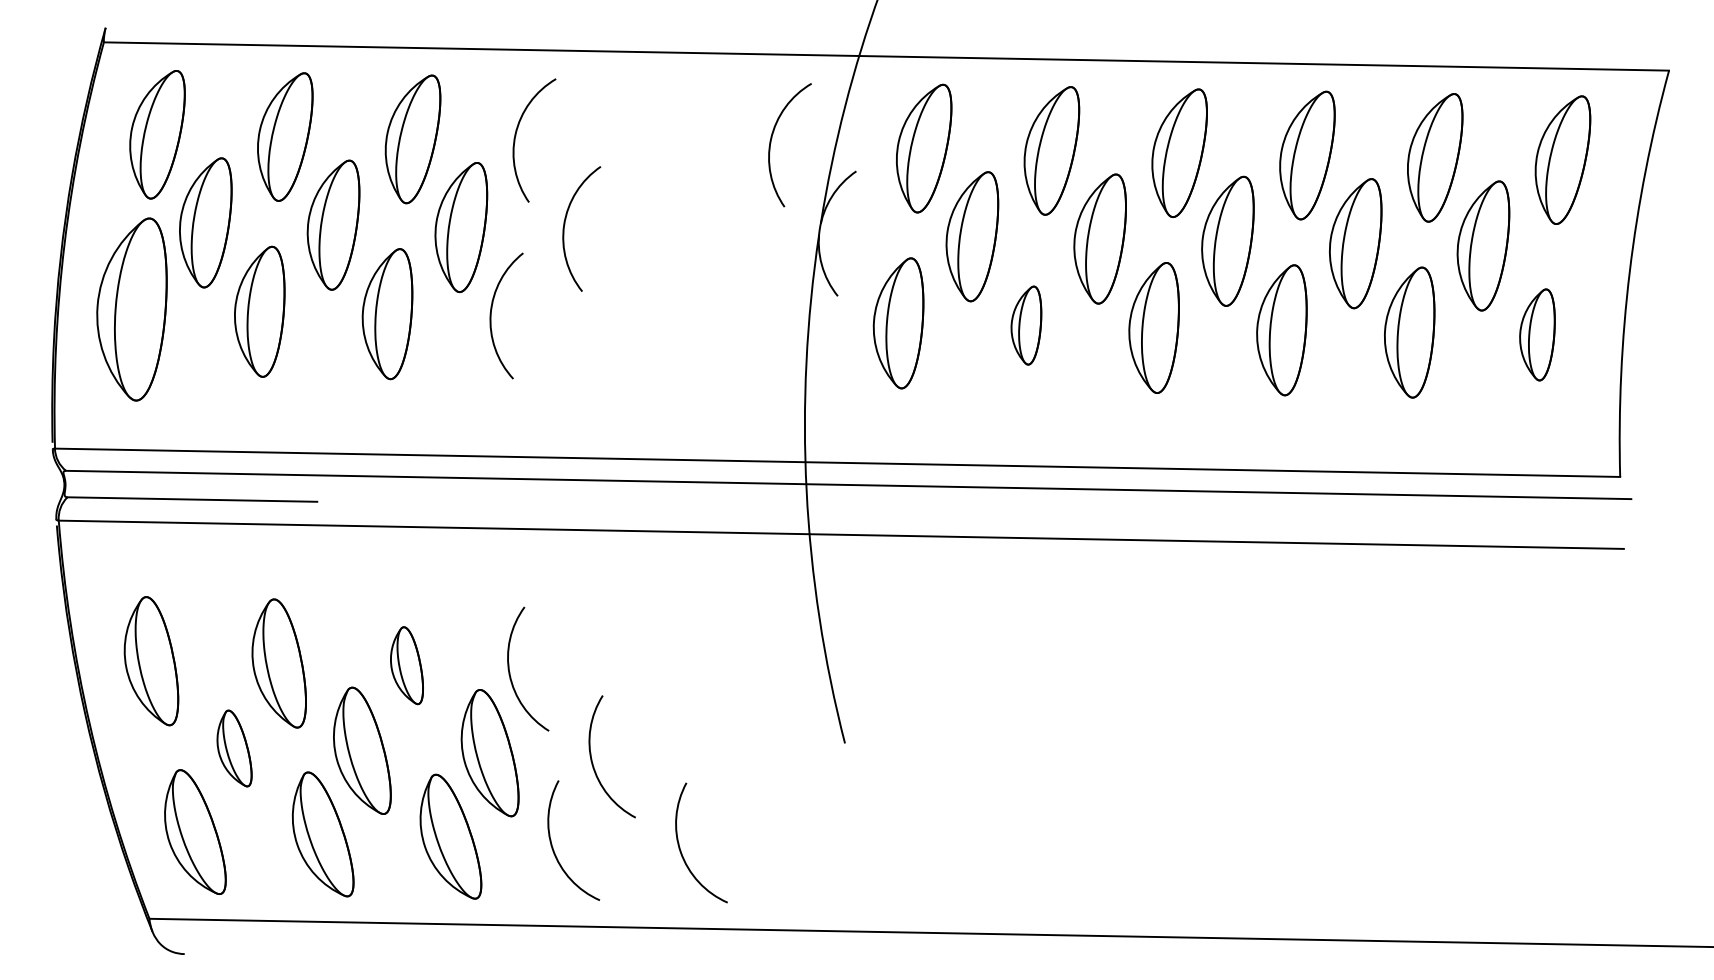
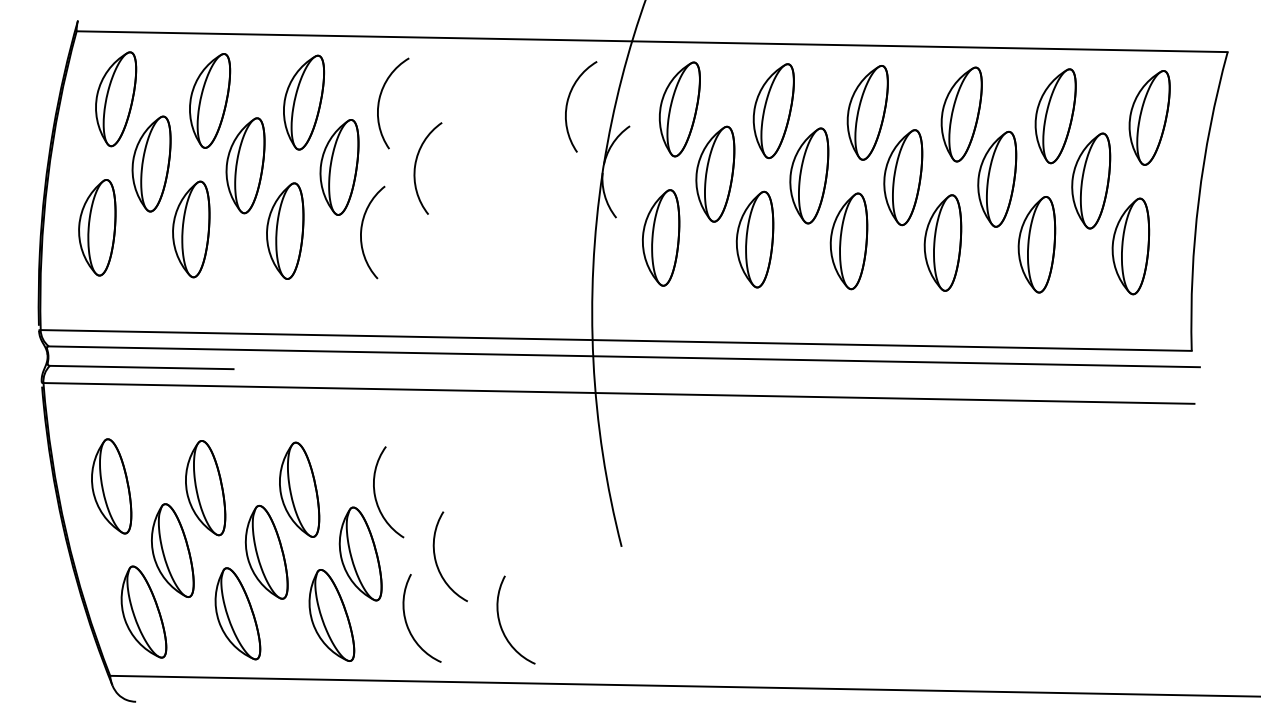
part: (131, 309) -> (96, 227), size x0.71
part: (1026, 325) -> (755, 239), size x1.67
part: (1537, 334) -> (1130, 246), size x1.43
part: (406, 665) -> (299, 489), size x1.67
part: (234, 748) -> (172, 550), size x1.67

